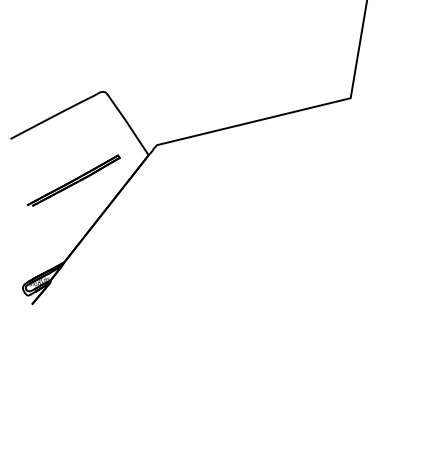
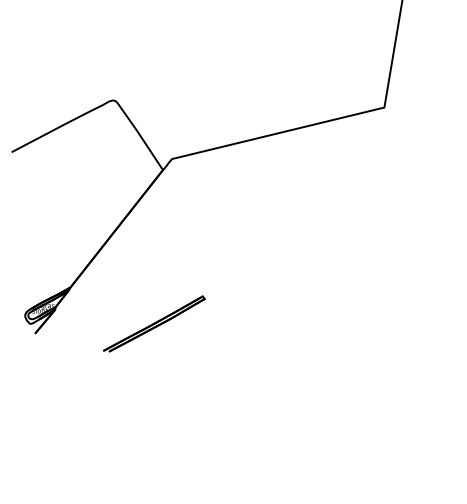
part: (73, 180) -> (154, 323), moved

